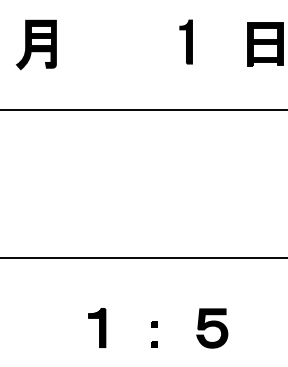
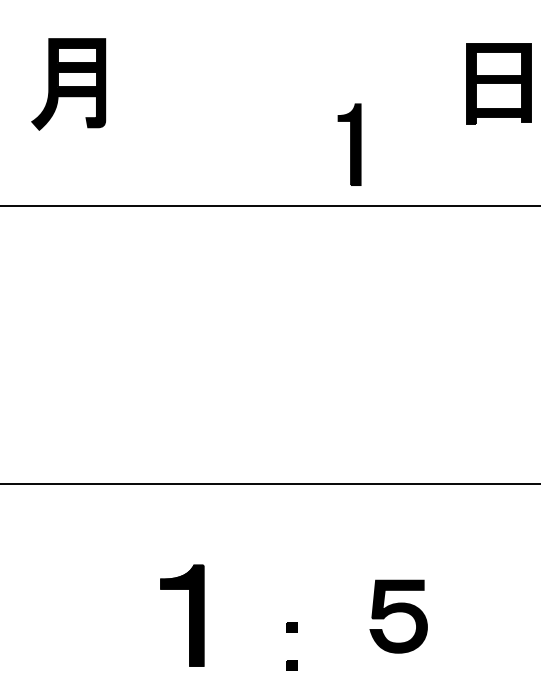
part: (185, 41) -> (348, 143), moved
part: (97, 327) -> (183, 614), size x1.4
part: (154, 327) -> (292, 633), moved

